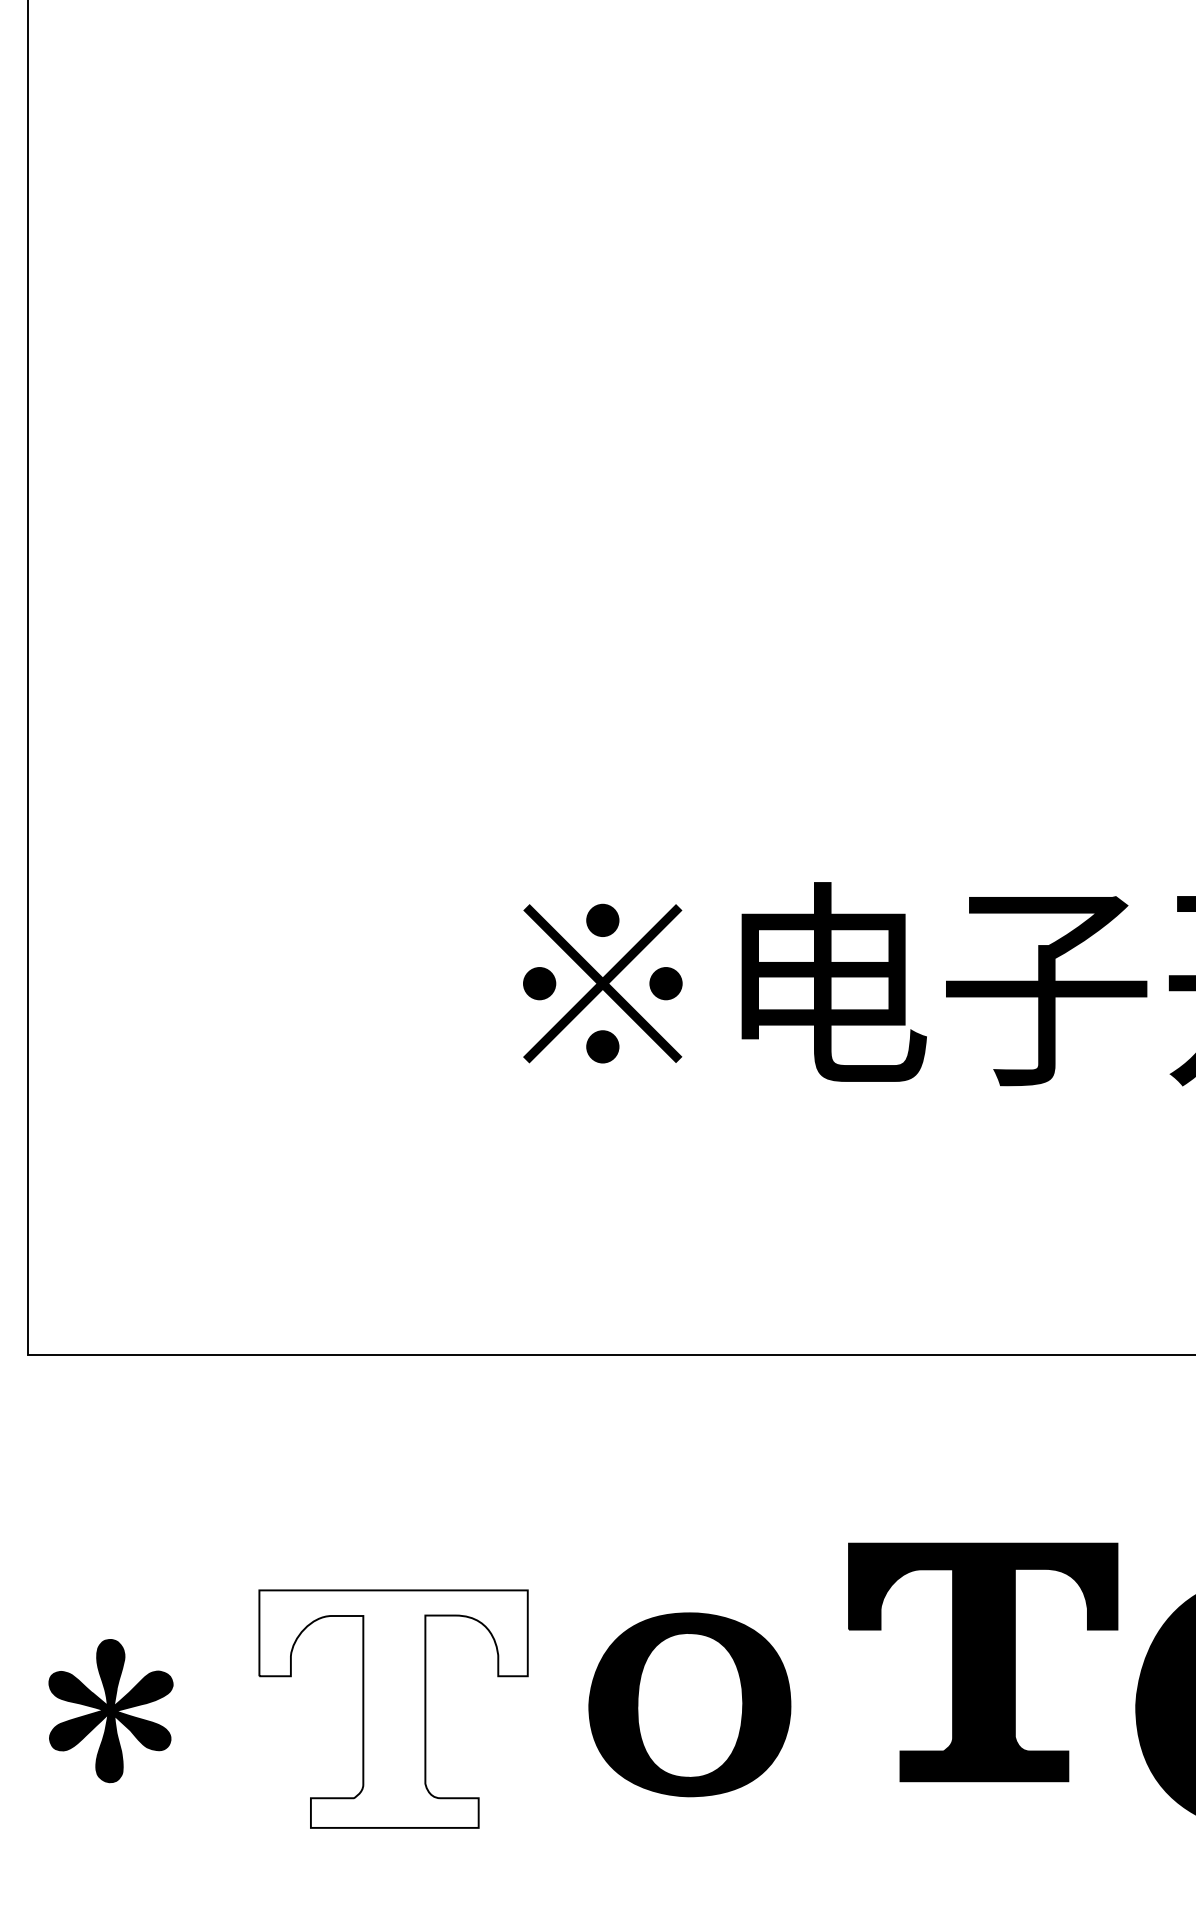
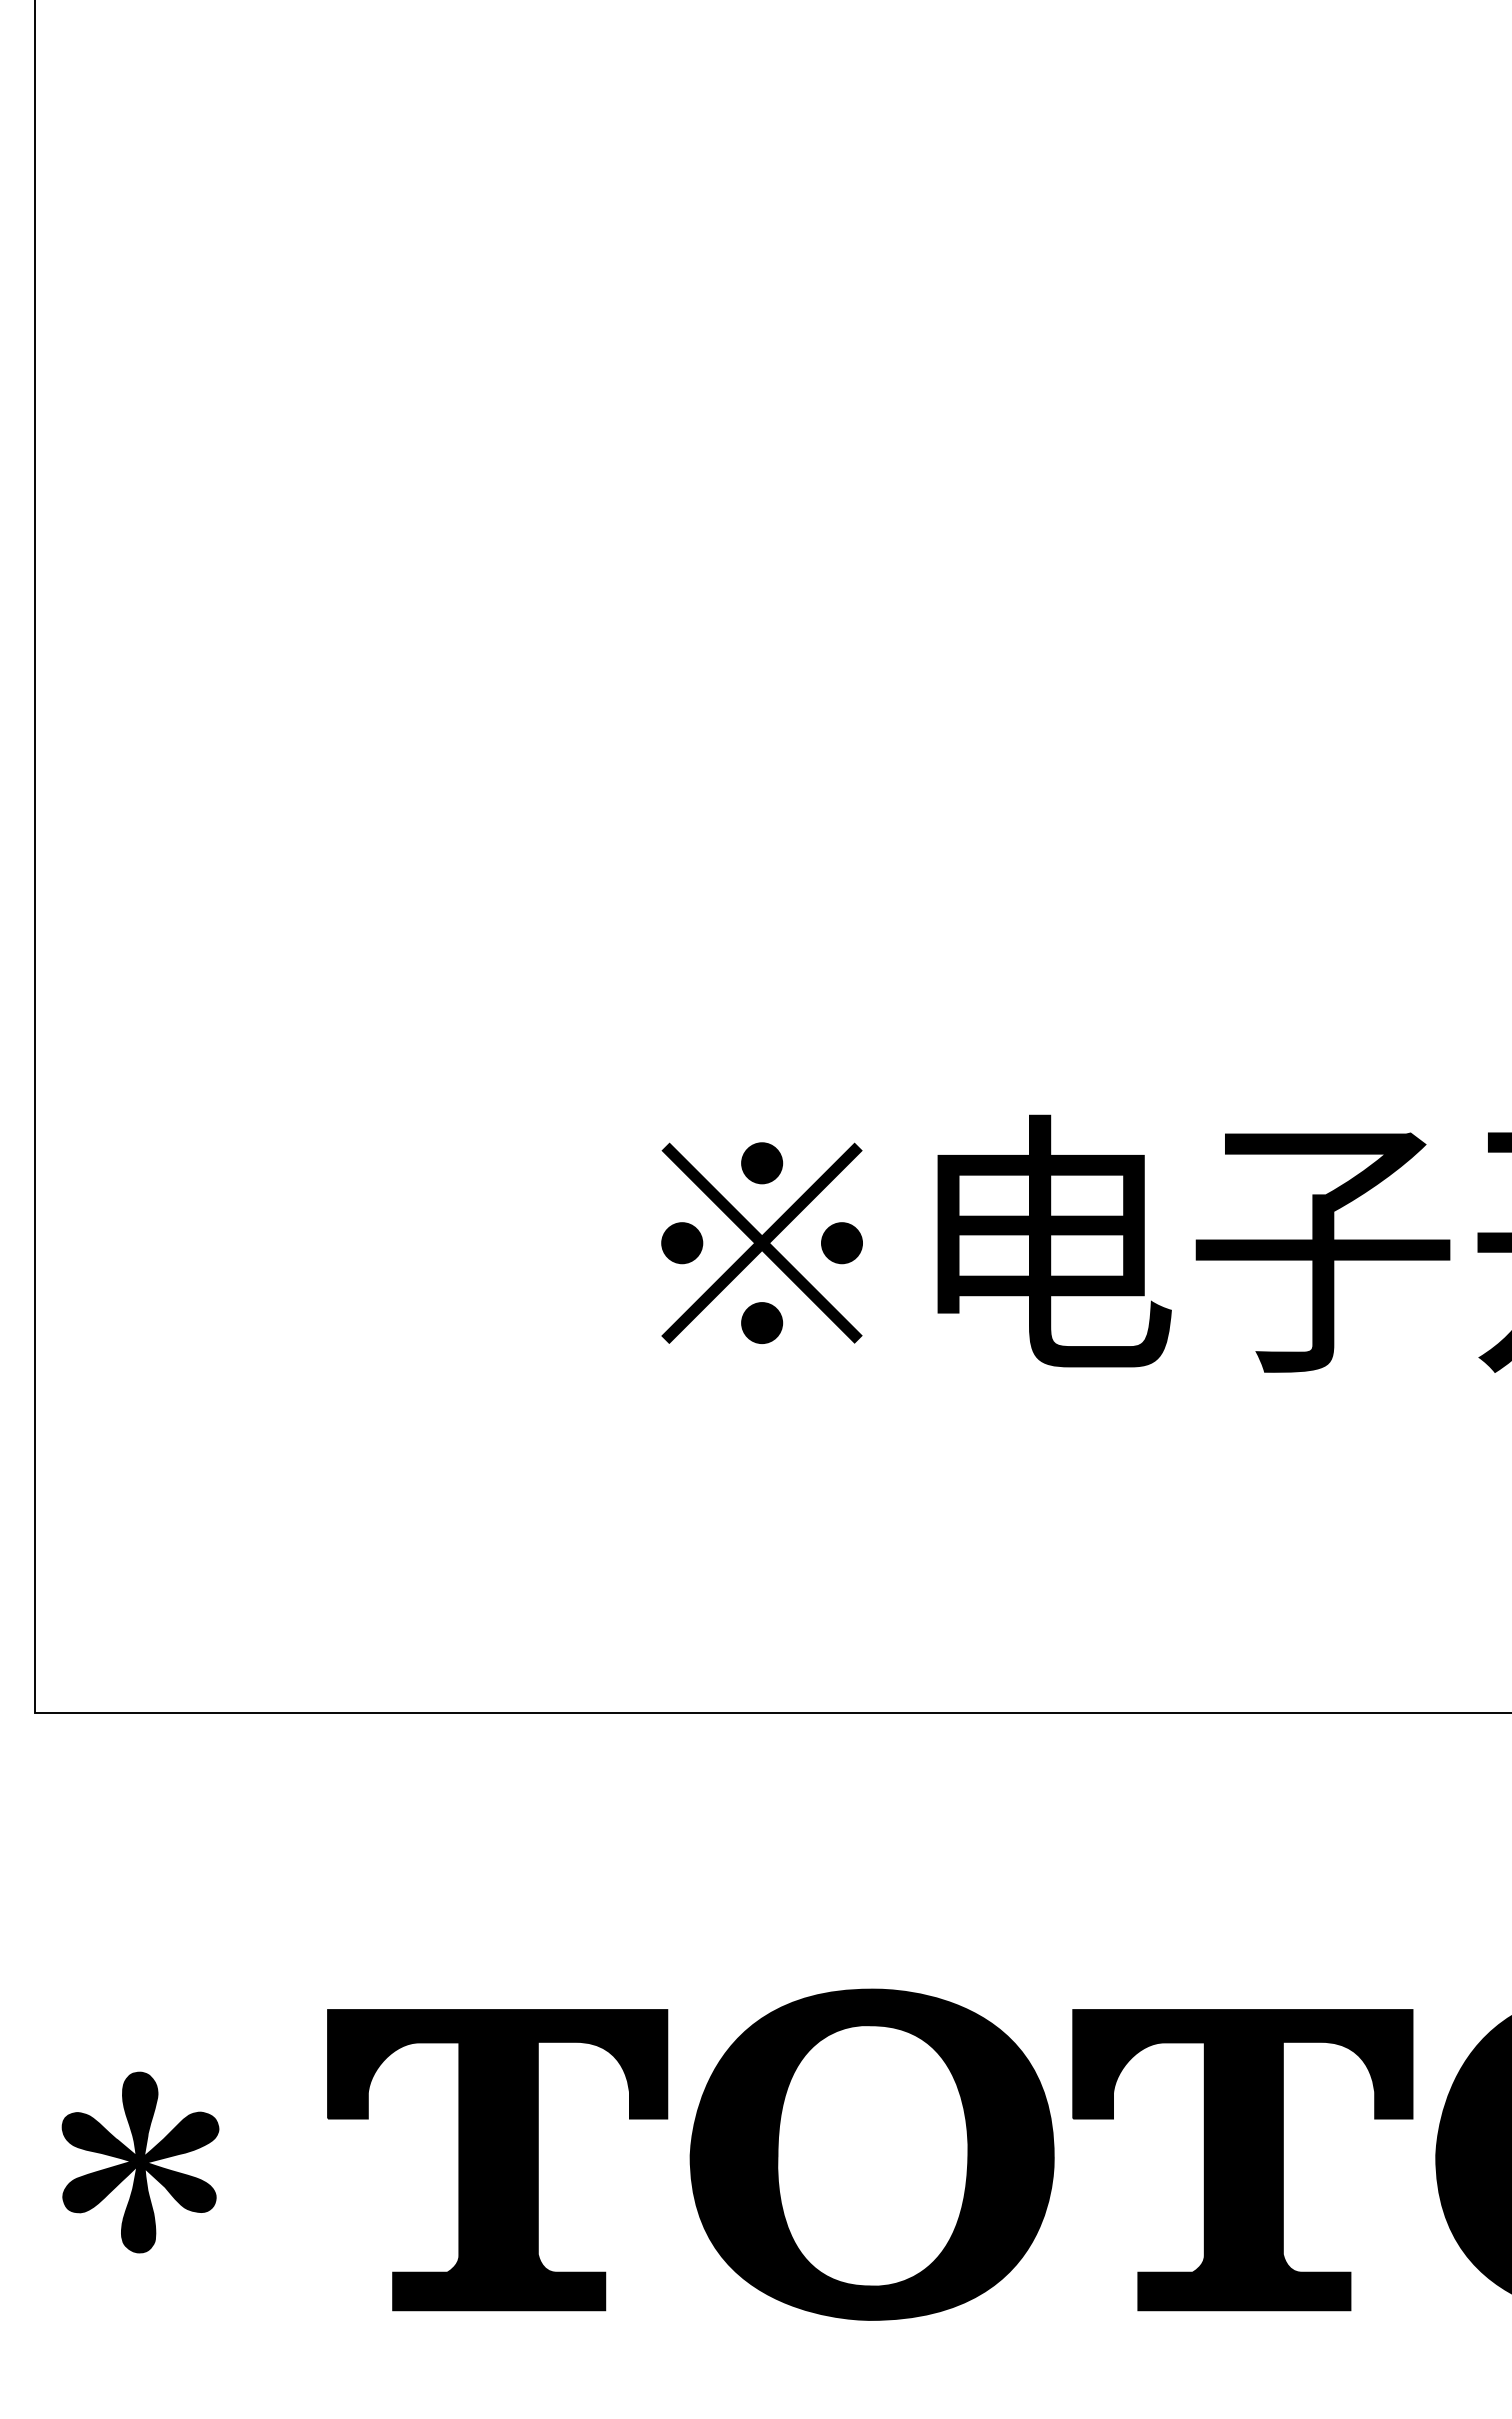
part: (982, 1662) -> (1242, 2160), moved
part: (689, 1704) -> (871, 2154), size x1.43
fill: (393, 1709) -> (497, 2160), added

